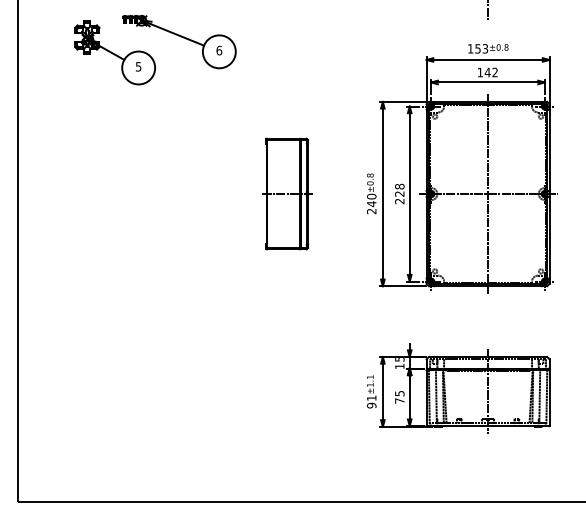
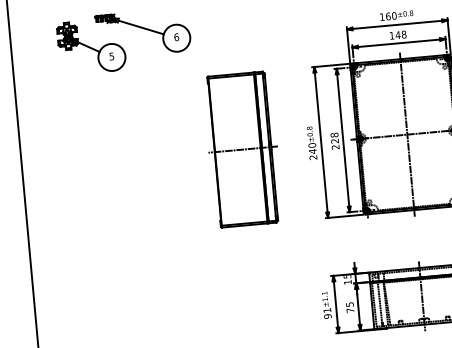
text: (481, 48) -> (391, 15), 153 -> 160
text: (494, 72) -> (403, 34), 142 -> 148
part: (287, 193) -> (243, 149), size x1.67

